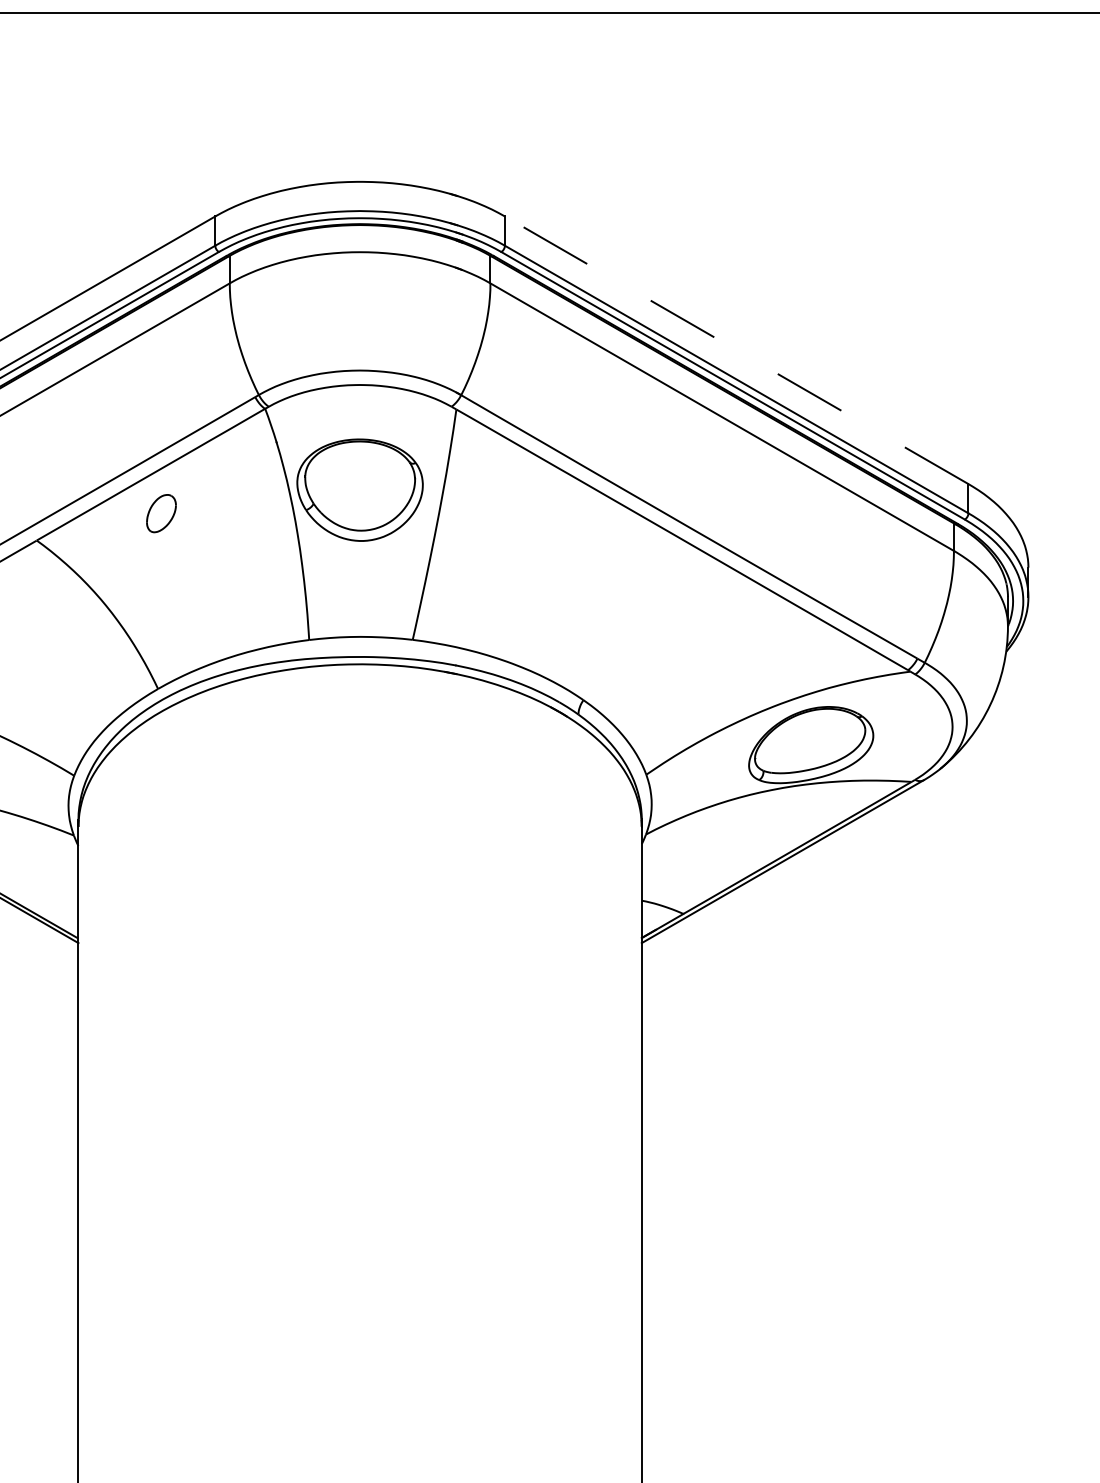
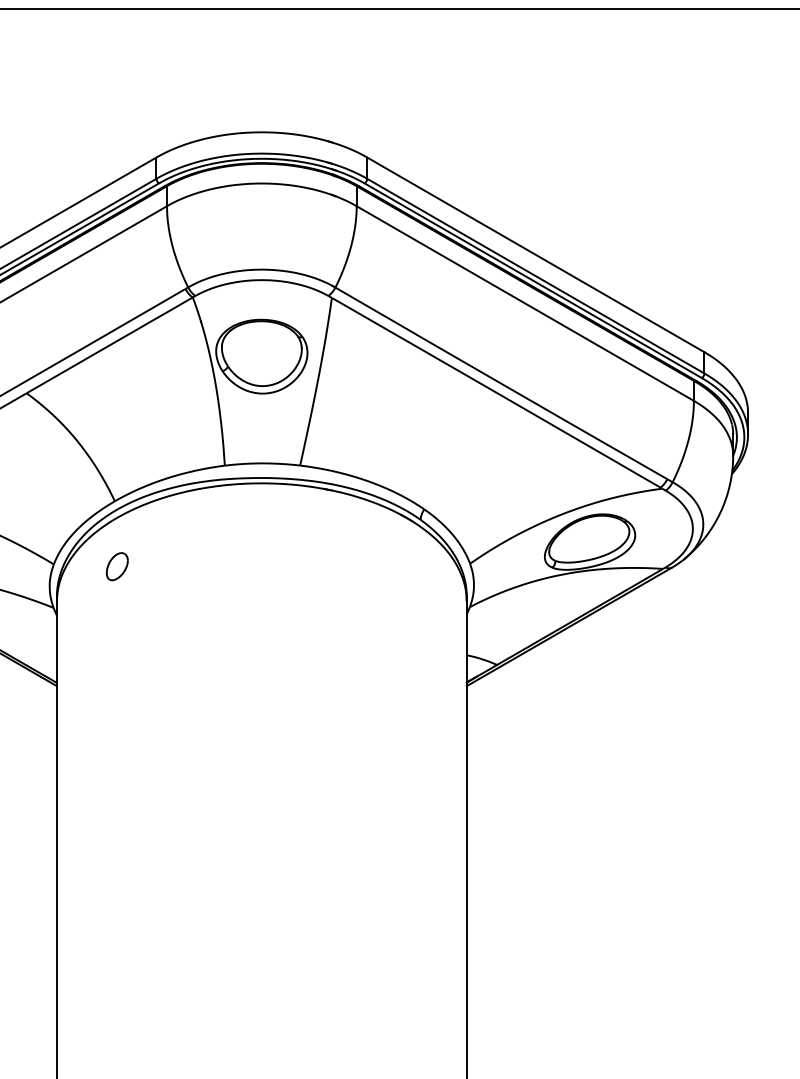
line: (736, 349) -> (535, 254), dashed -> solid
part: (160, 513) -> (116, 566), moved

